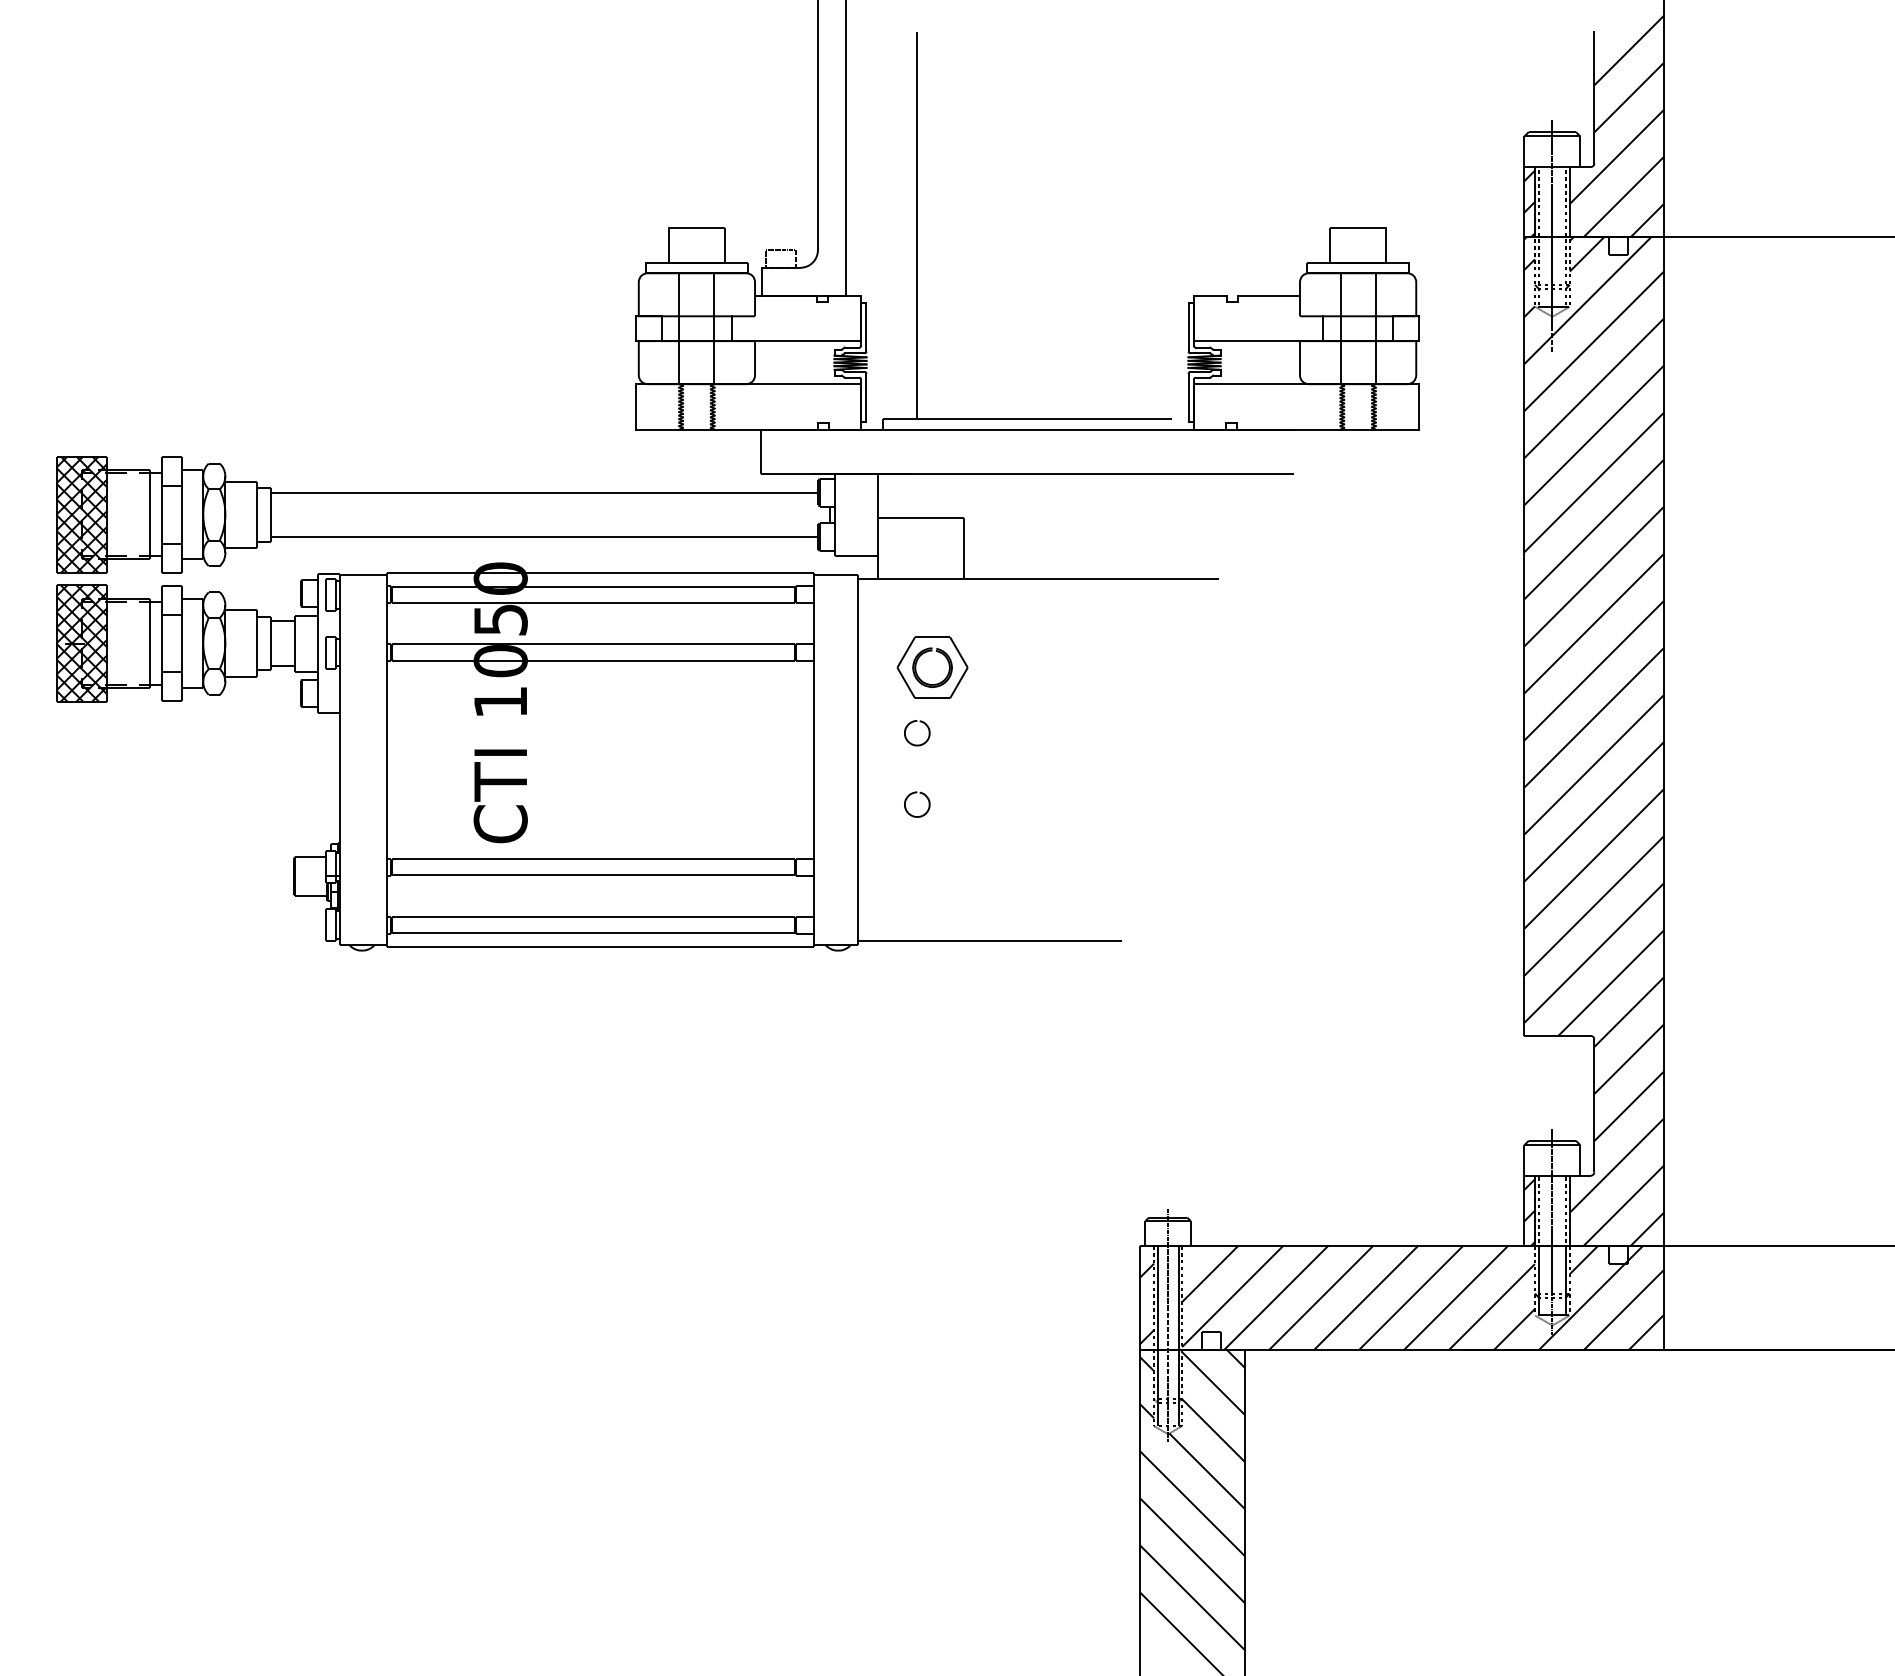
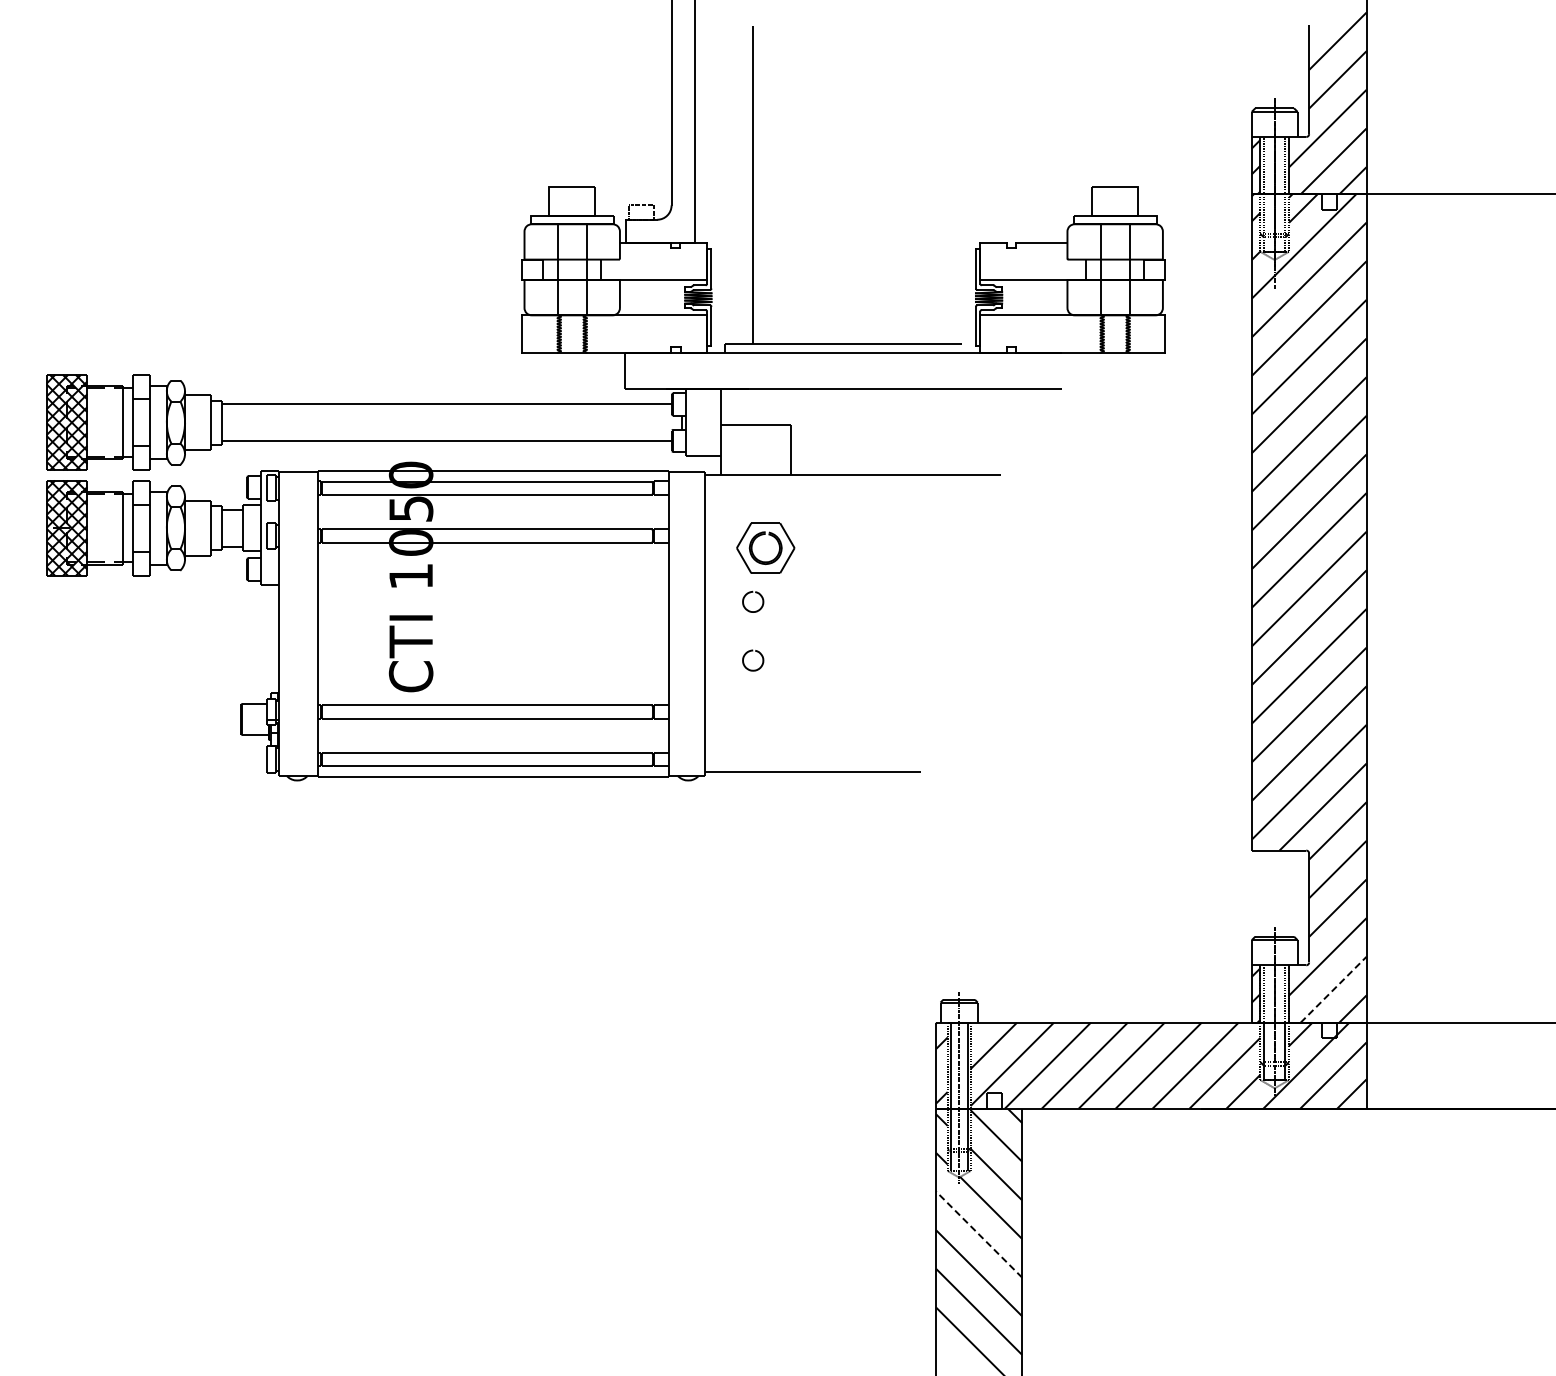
line: (1623, 1205) -> (1333, 989), solid -> dashed
line: (1192, 1503) -> (979, 1234), solid -> dashed

